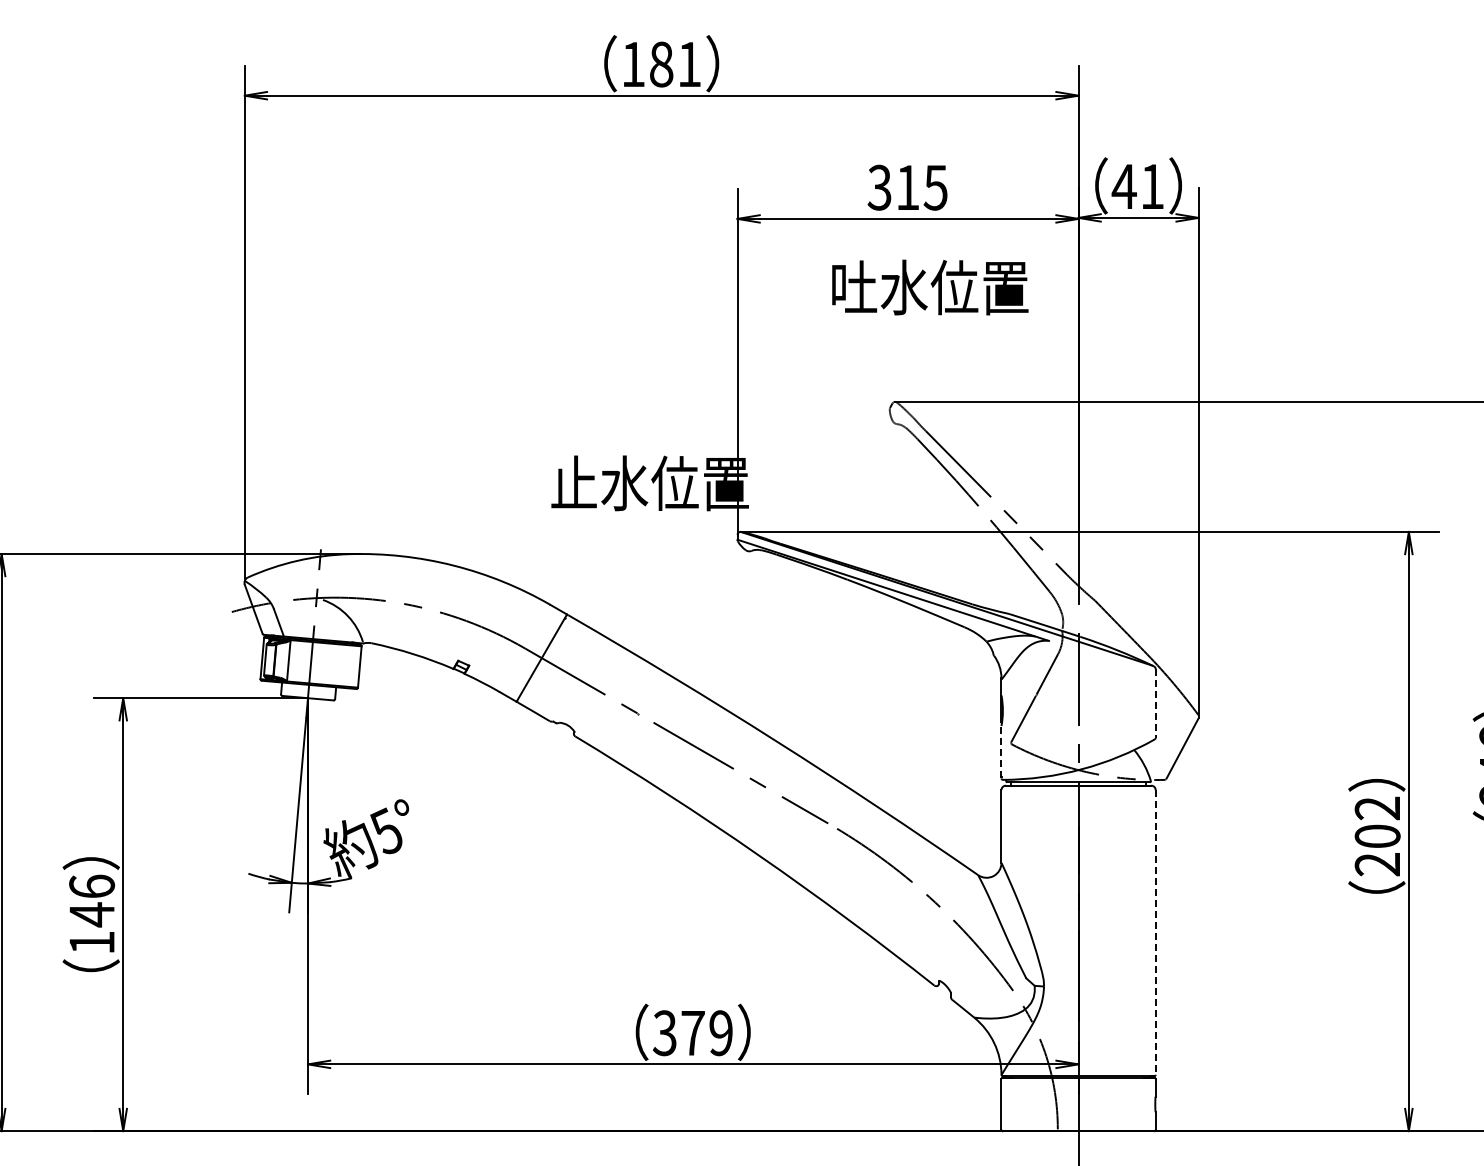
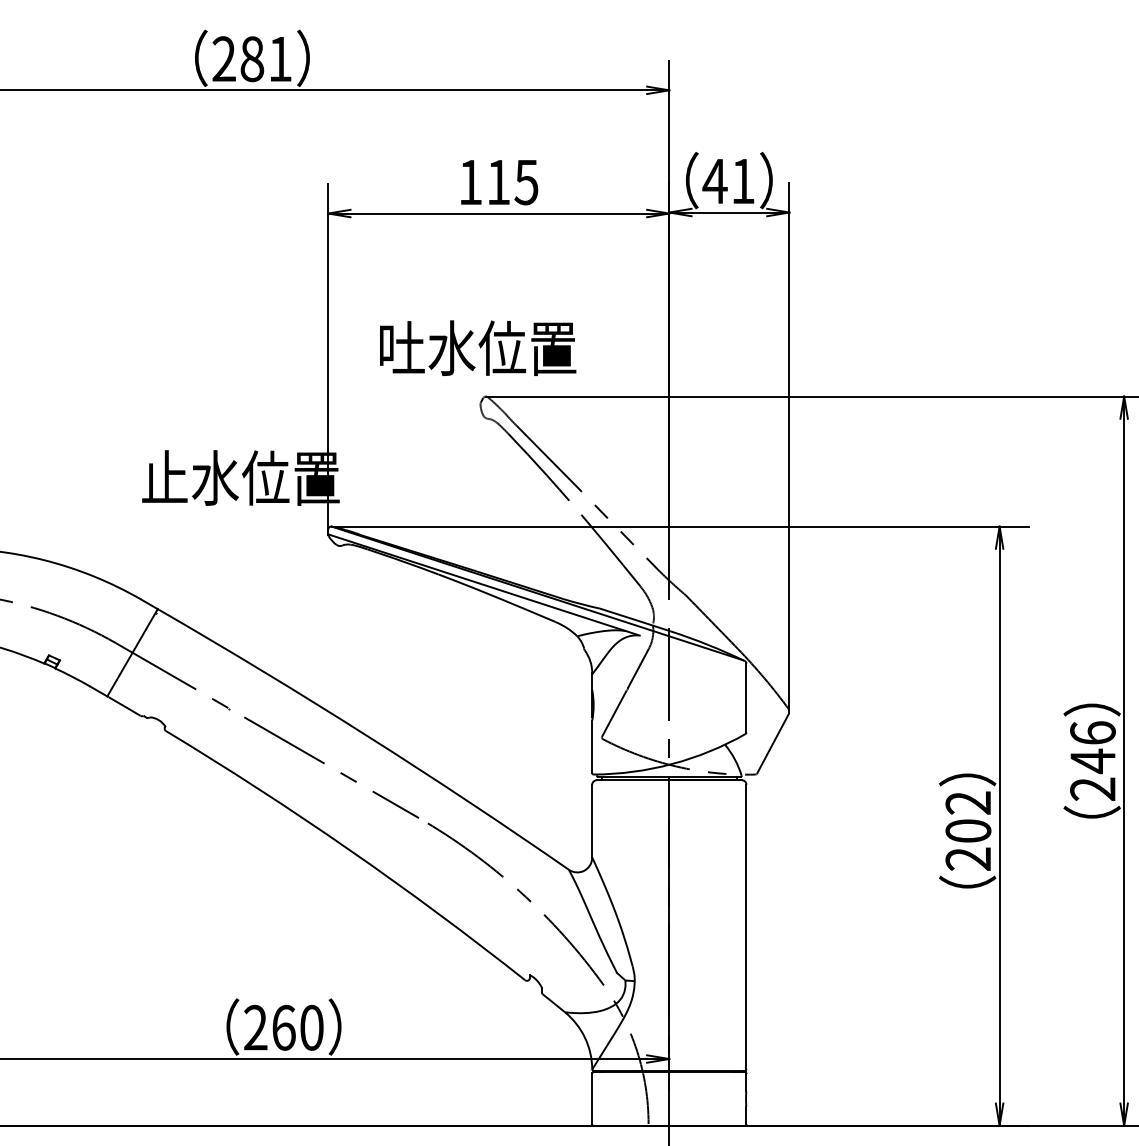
text: (633, 63) -> (224, 58), 181 -> 281
text: (879, 187) -> (470, 182), 315 -> 115
text: (930, 287) -> (478, 348), moved
line: (1155, 704) -> (746, 699), dashed -> solid
line: (1001, 751) -> (592, 746), dashed -> solid
line: (1155, 932) -> (746, 927), dashed -> solid
text: (692, 1033) -> (283, 1028), 379 -> 260

